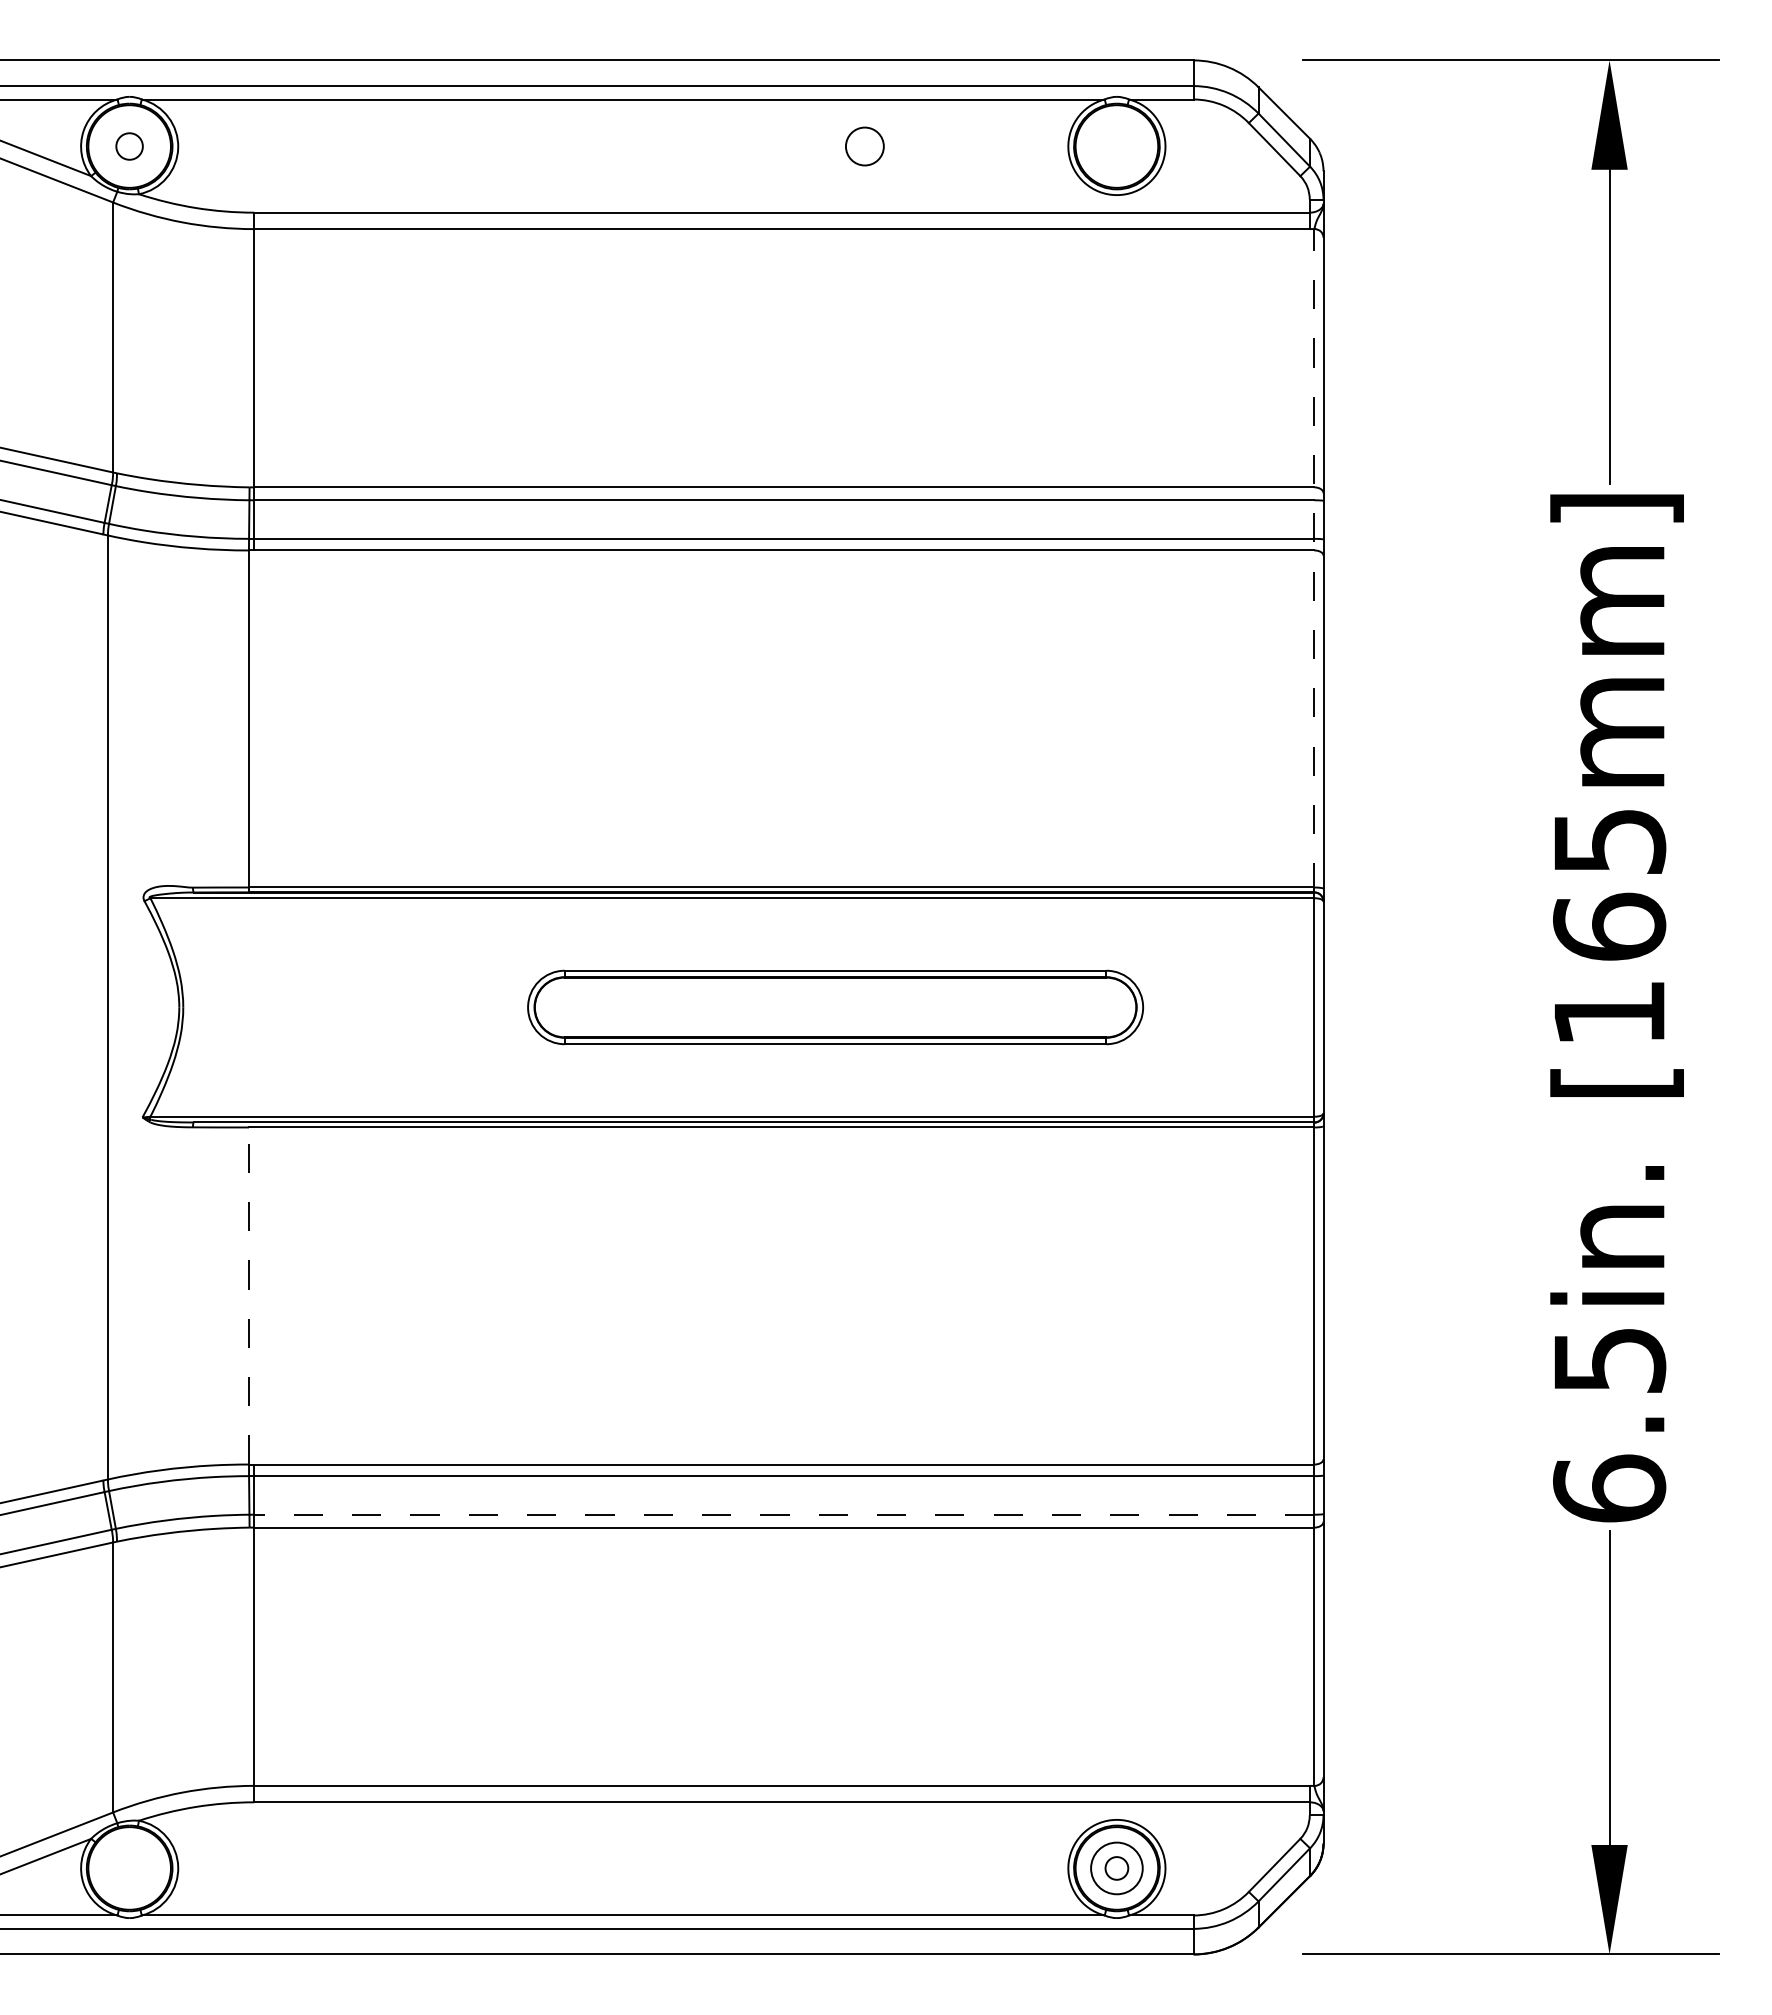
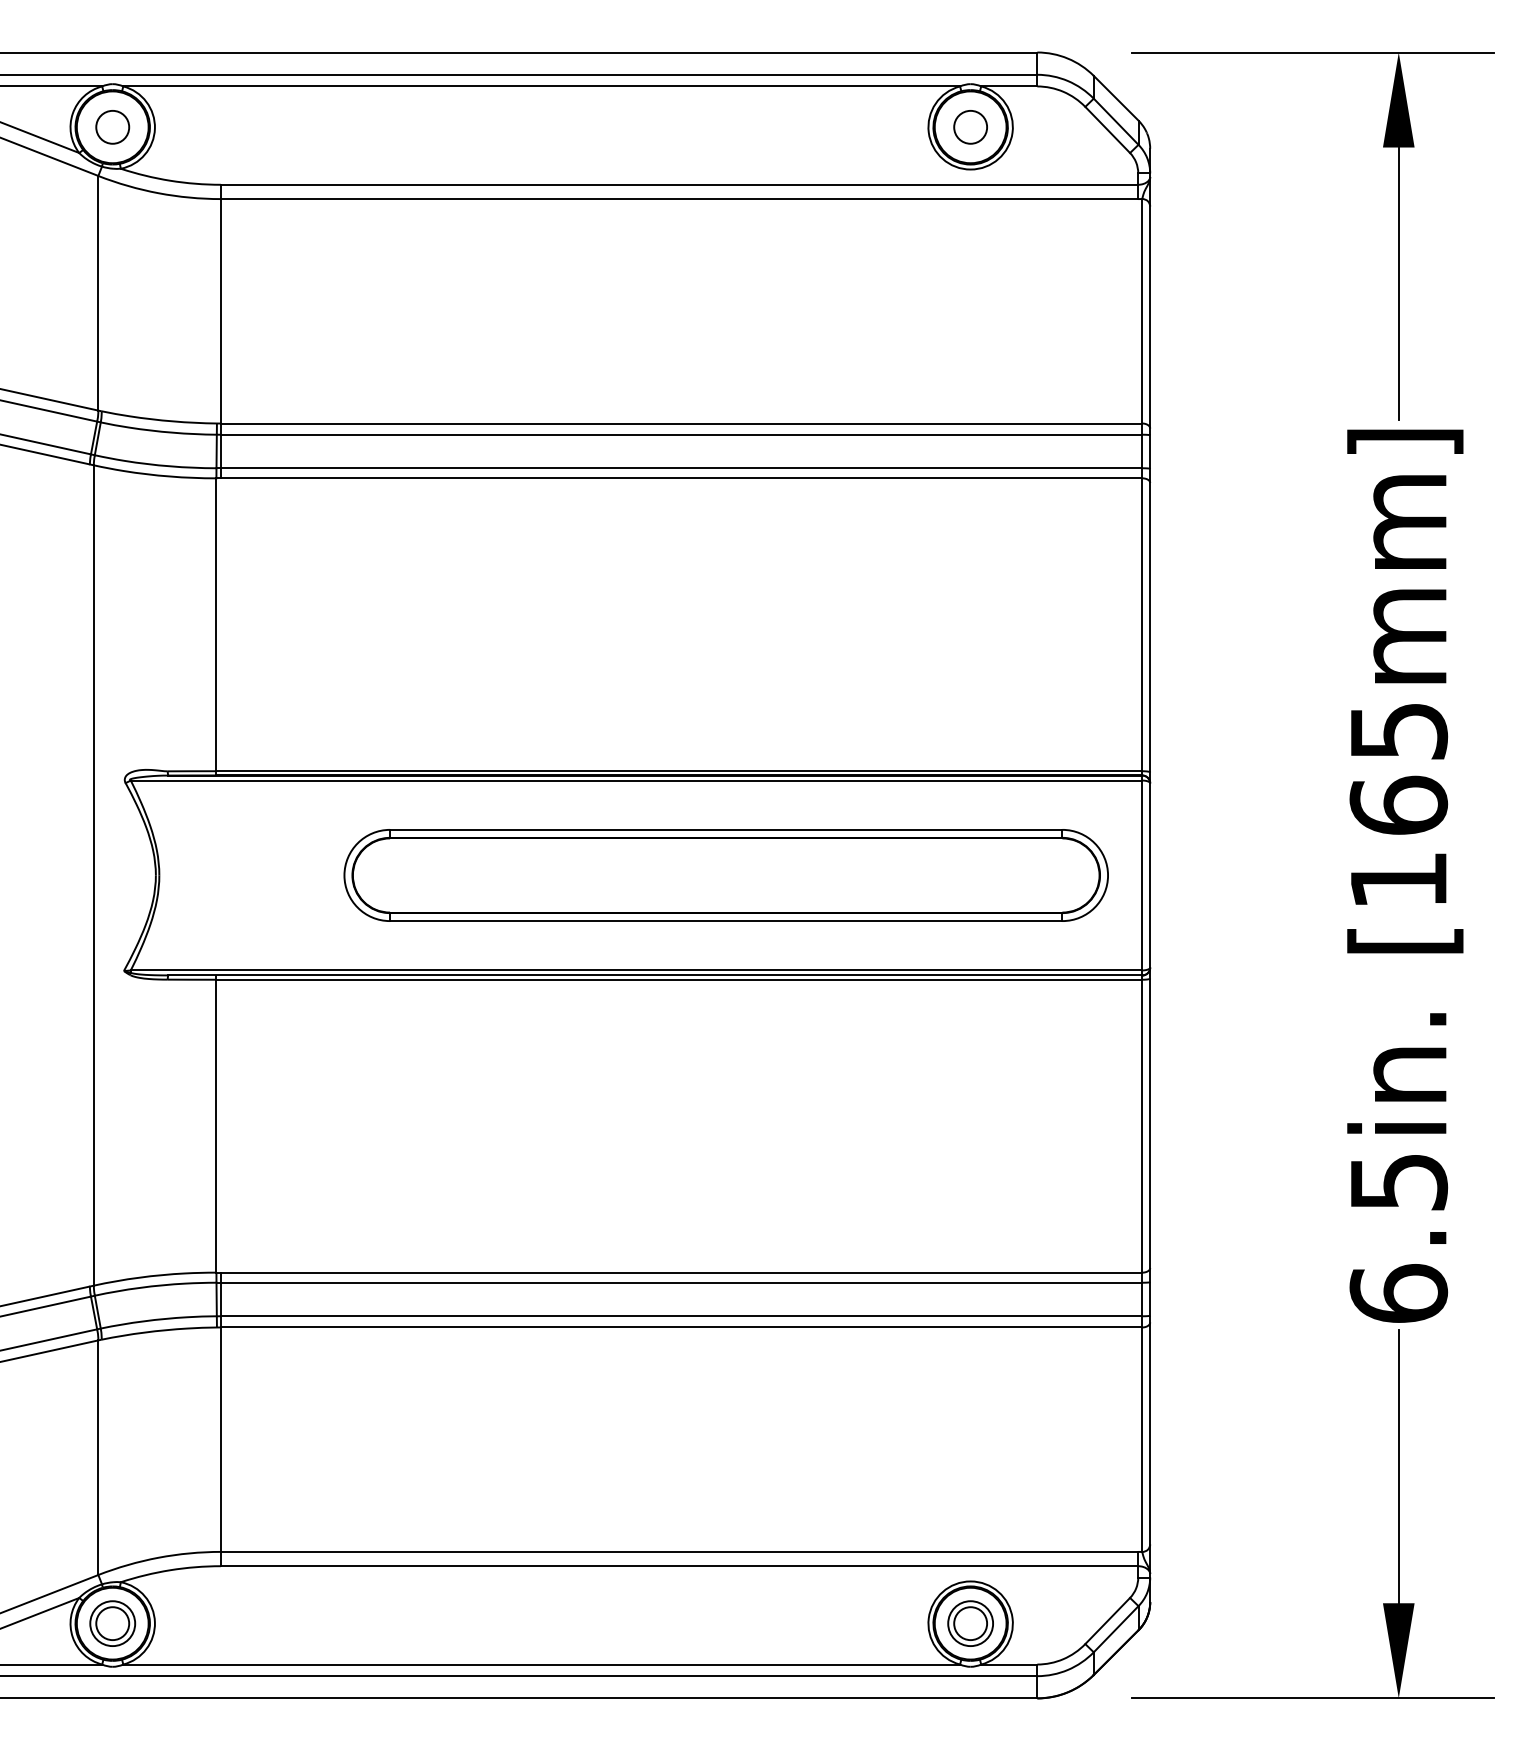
circle: (129, 146) -> (112, 127), size x1.43
circle: (864, 146) -> (970, 127), moved
line: (1314, 560) -> (1142, 487), dashed -> solid
part: (835, 1007) -> (726, 875), size x1.43
line: (248, 1293) -> (216, 1124), dashed -> solid
line: (783, 1514) -> (680, 1316), dashed -> solid
part: (129, 1868) -> (112, 1623), added
circle: (1116, 1868) -> (970, 1623), size x1.67

